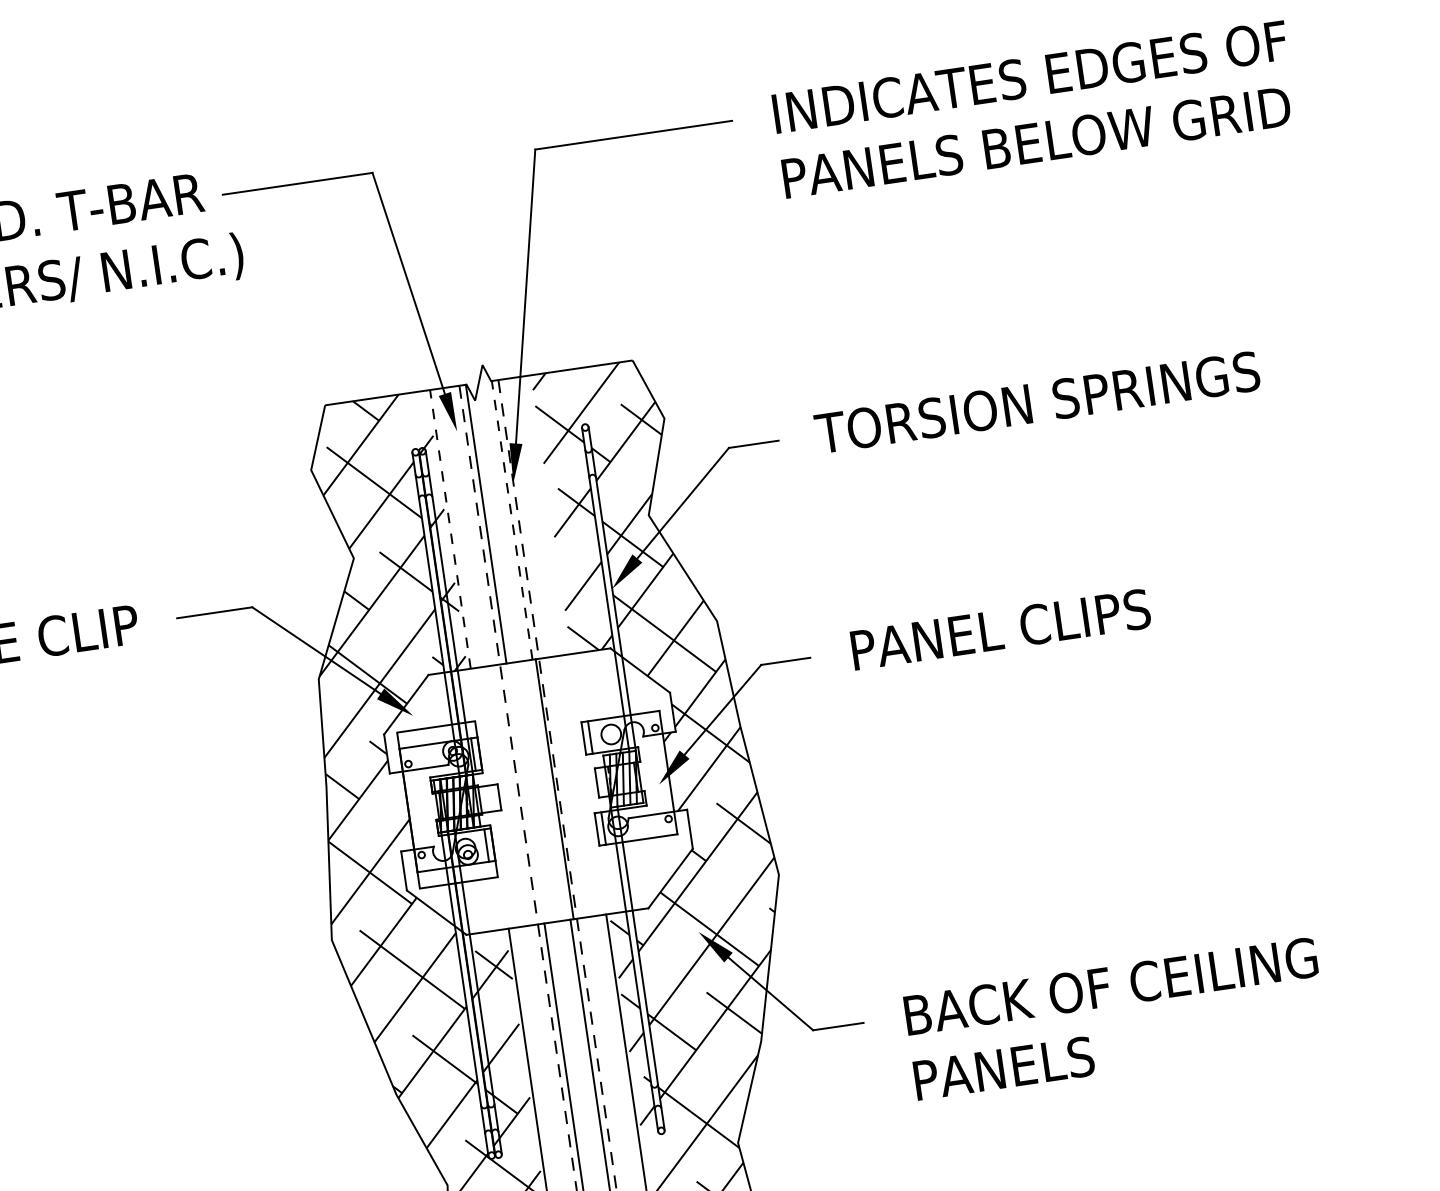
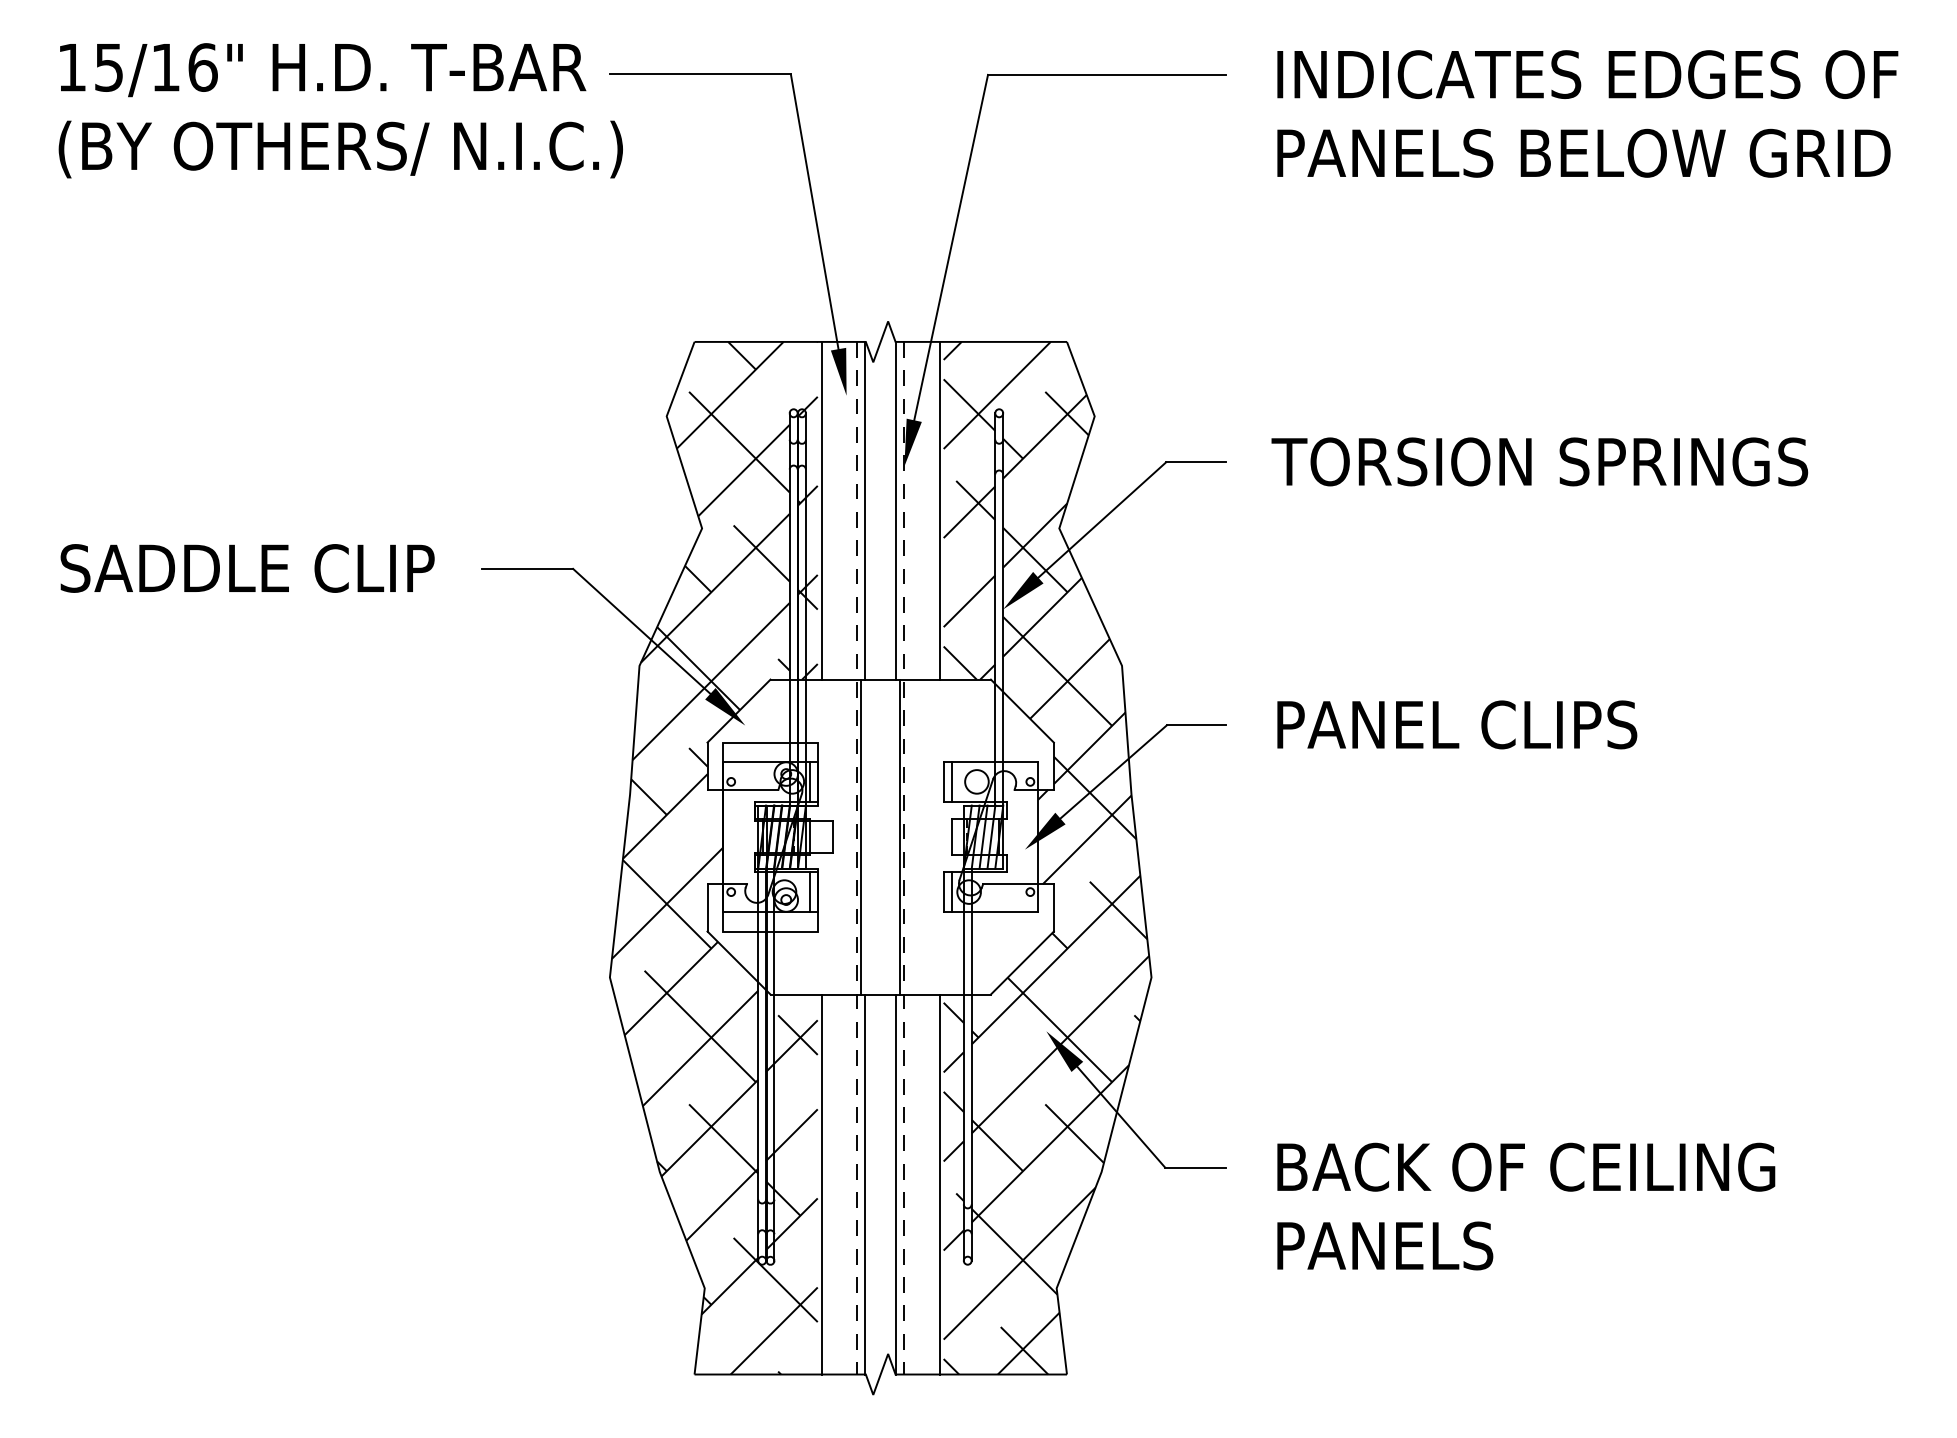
line: (547, 514) -> (939, 510), added
line: (512, 520) -> (896, 510), dashed -> solid
line: (450, 529) -> (821, 510), dashed -> solid
line: (522, 793) -> (861, 836), added

